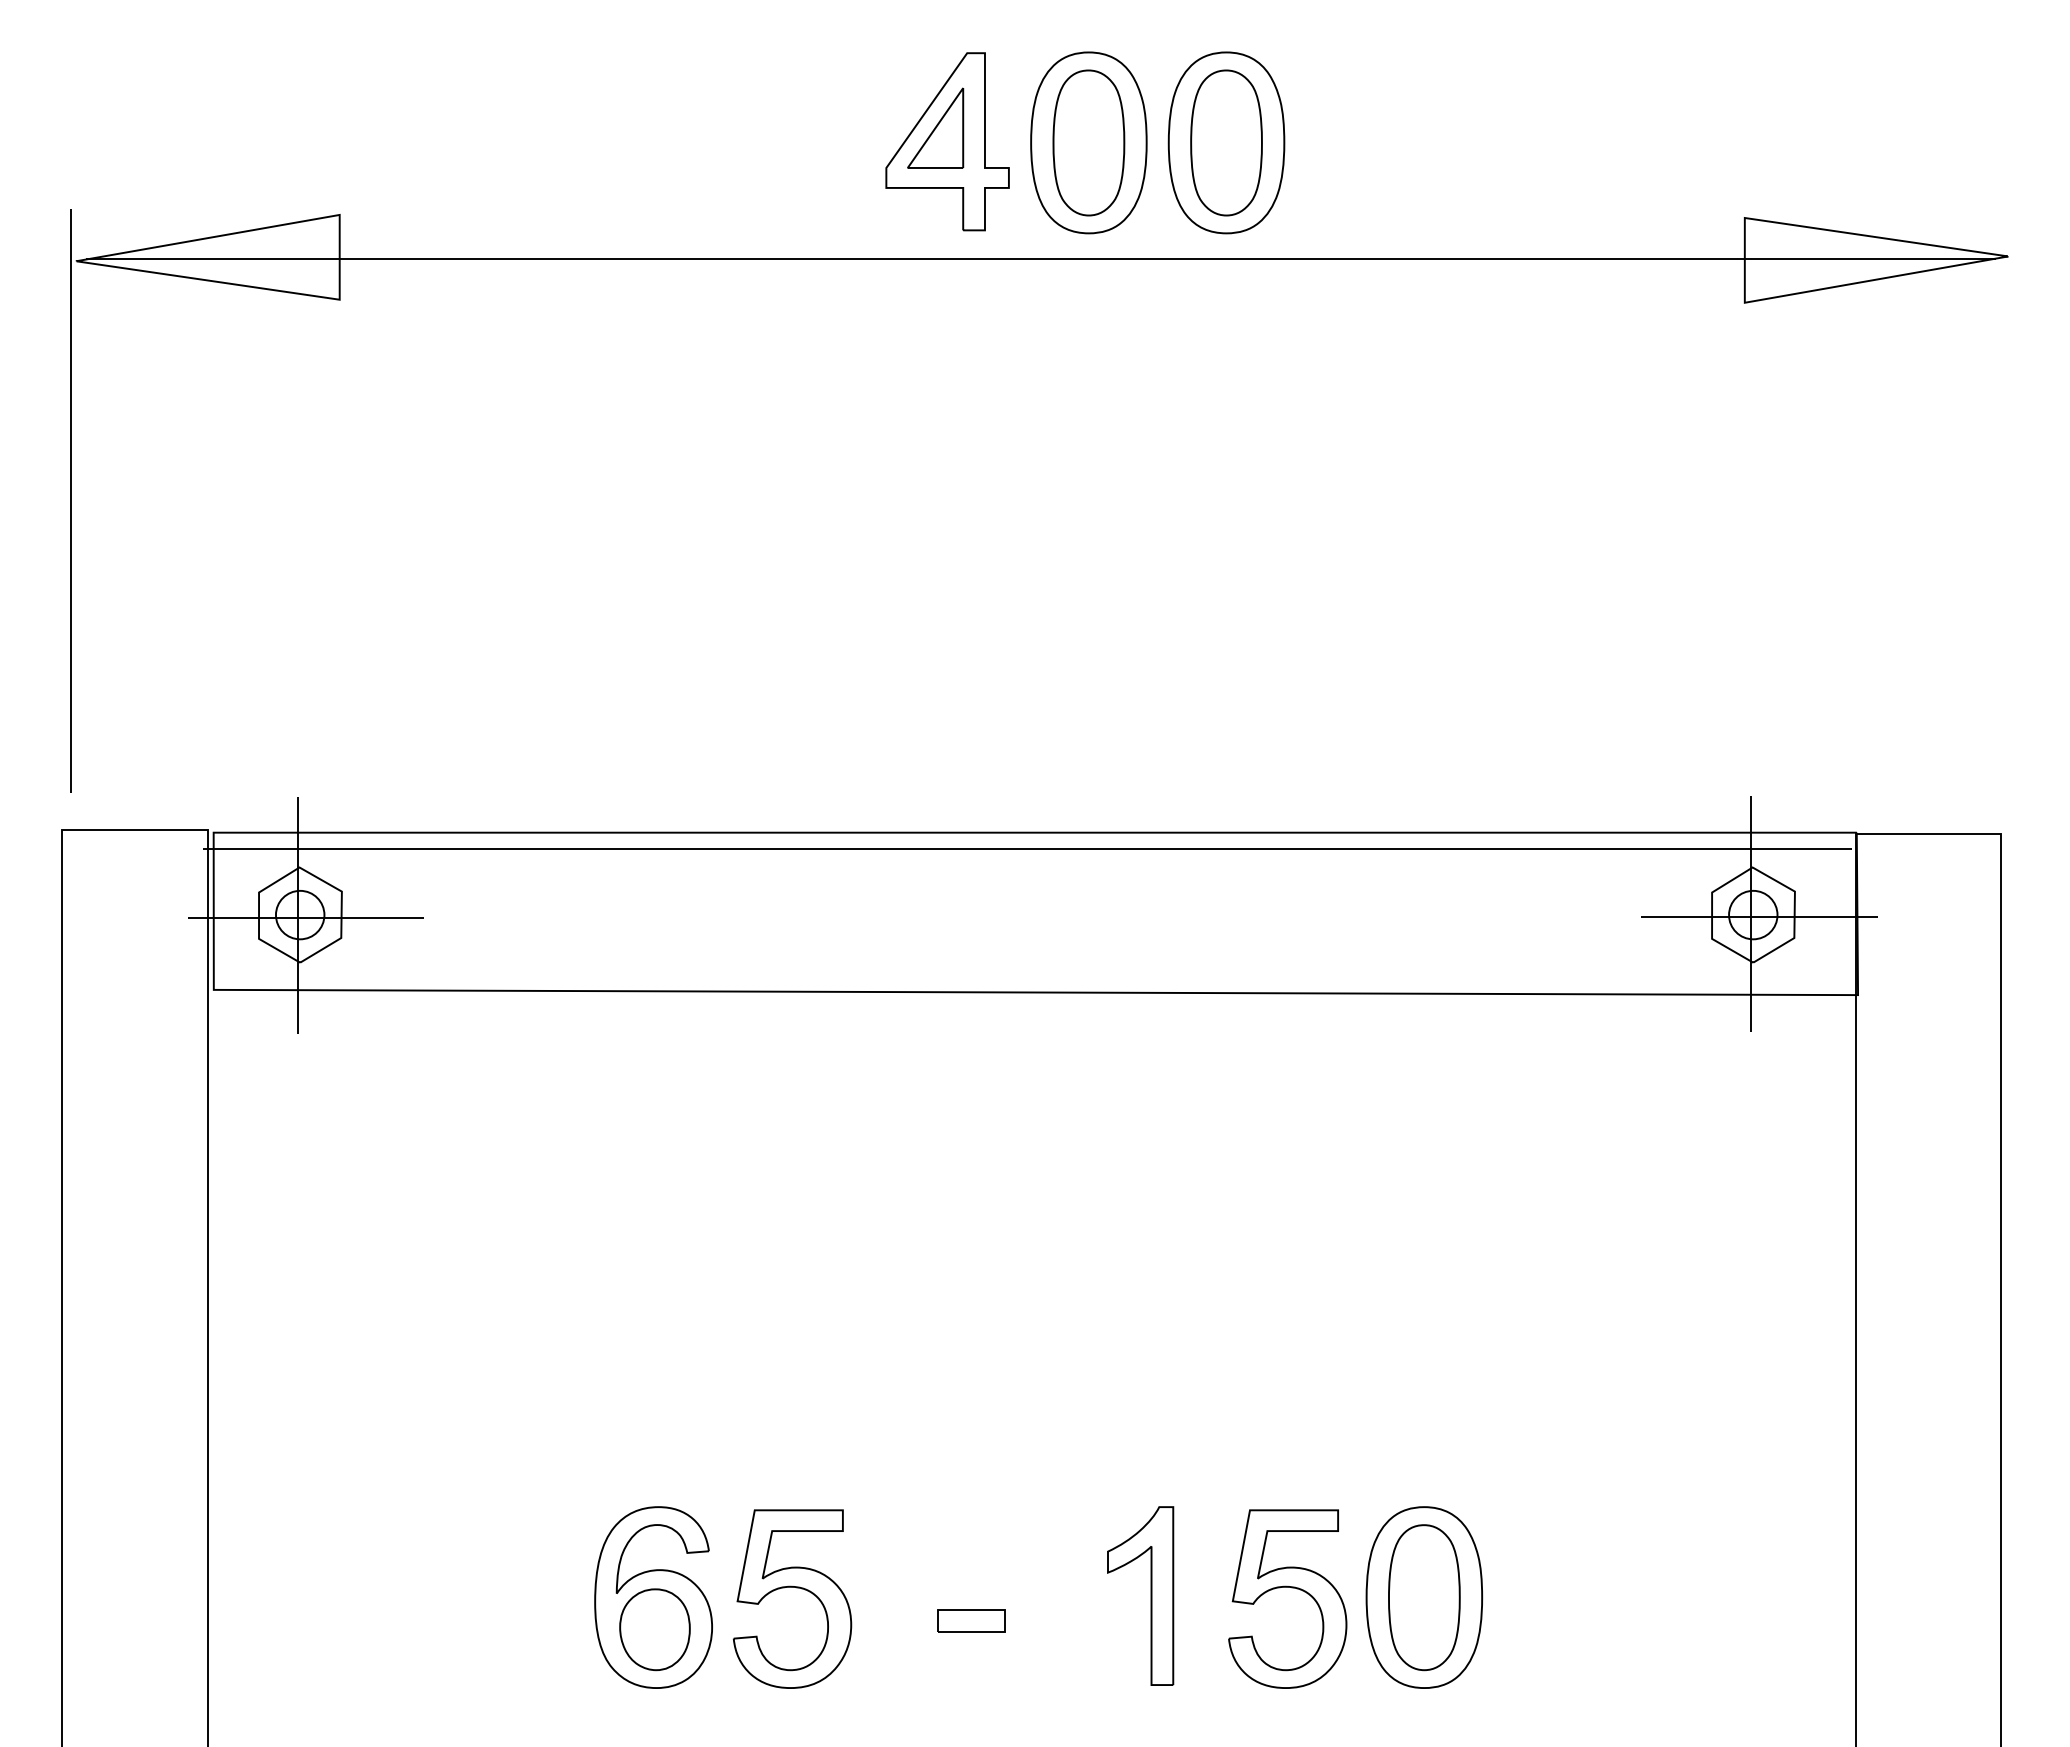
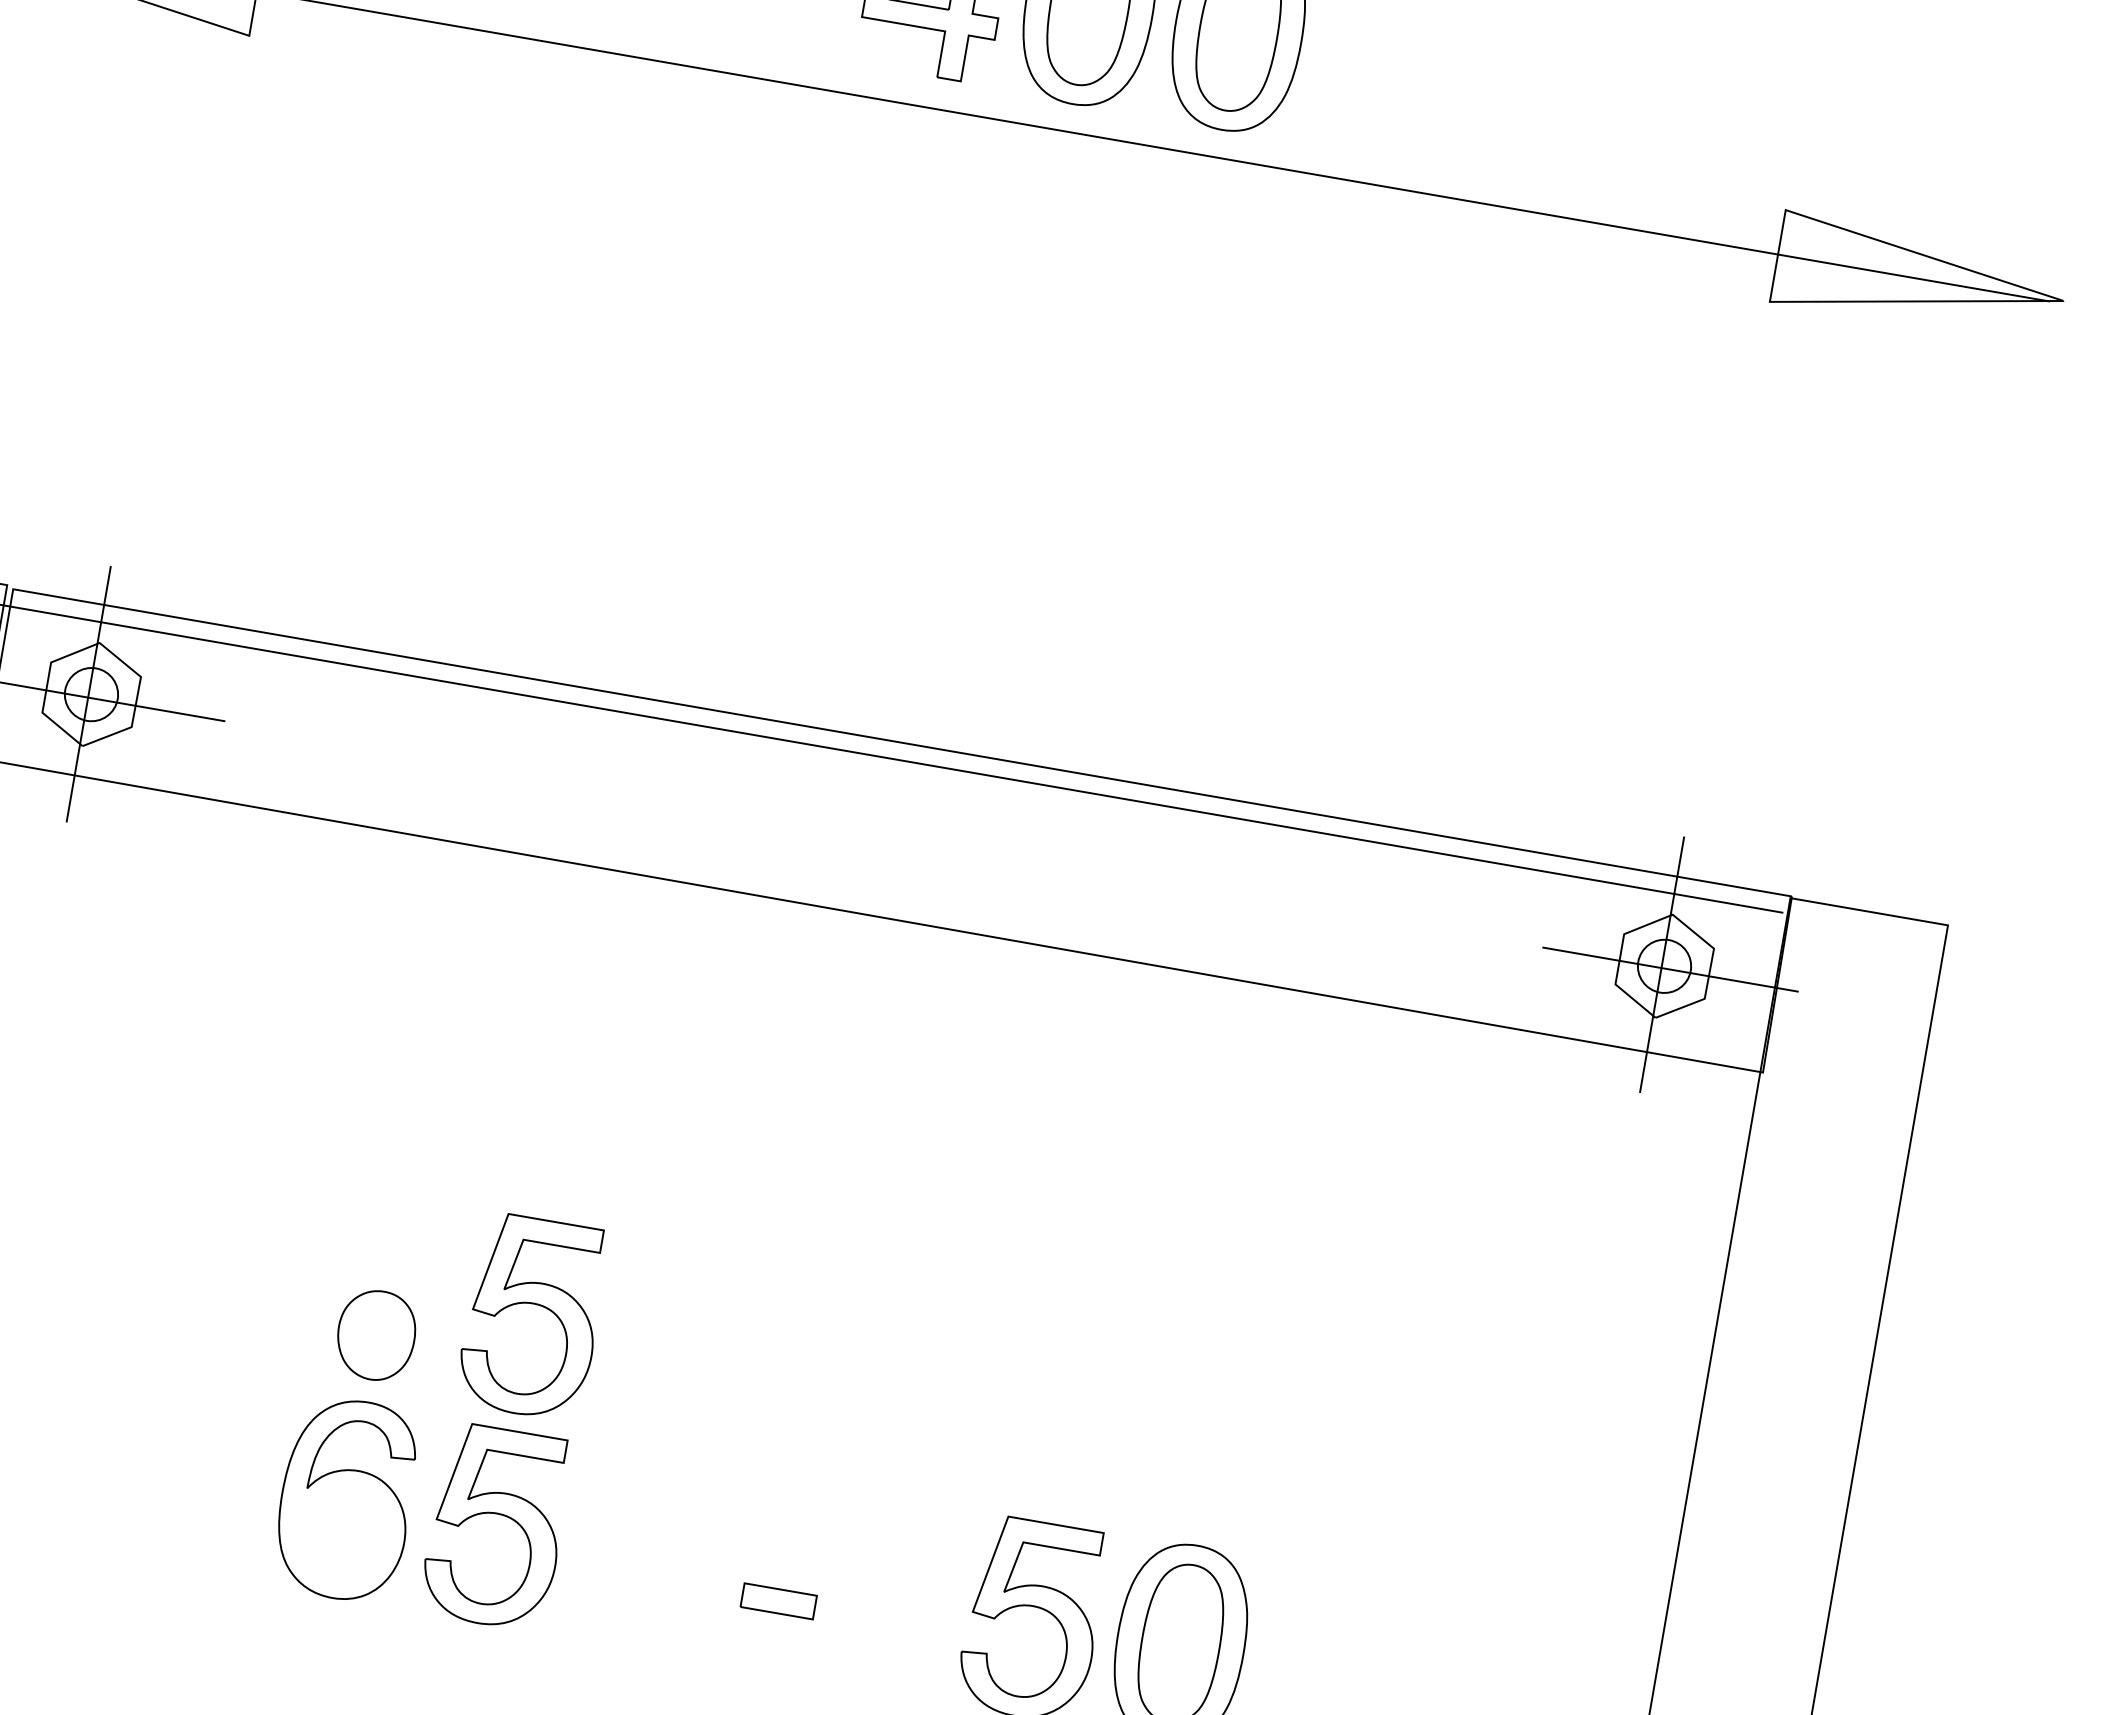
part: (796, 1394) -> (539, 1306), added
part: (1150, 1595) -> (884, 1590), removed
part: (971, 1620) -> (779, 1600), moved
part: (654, 1629) -> (375, 1335), moved

